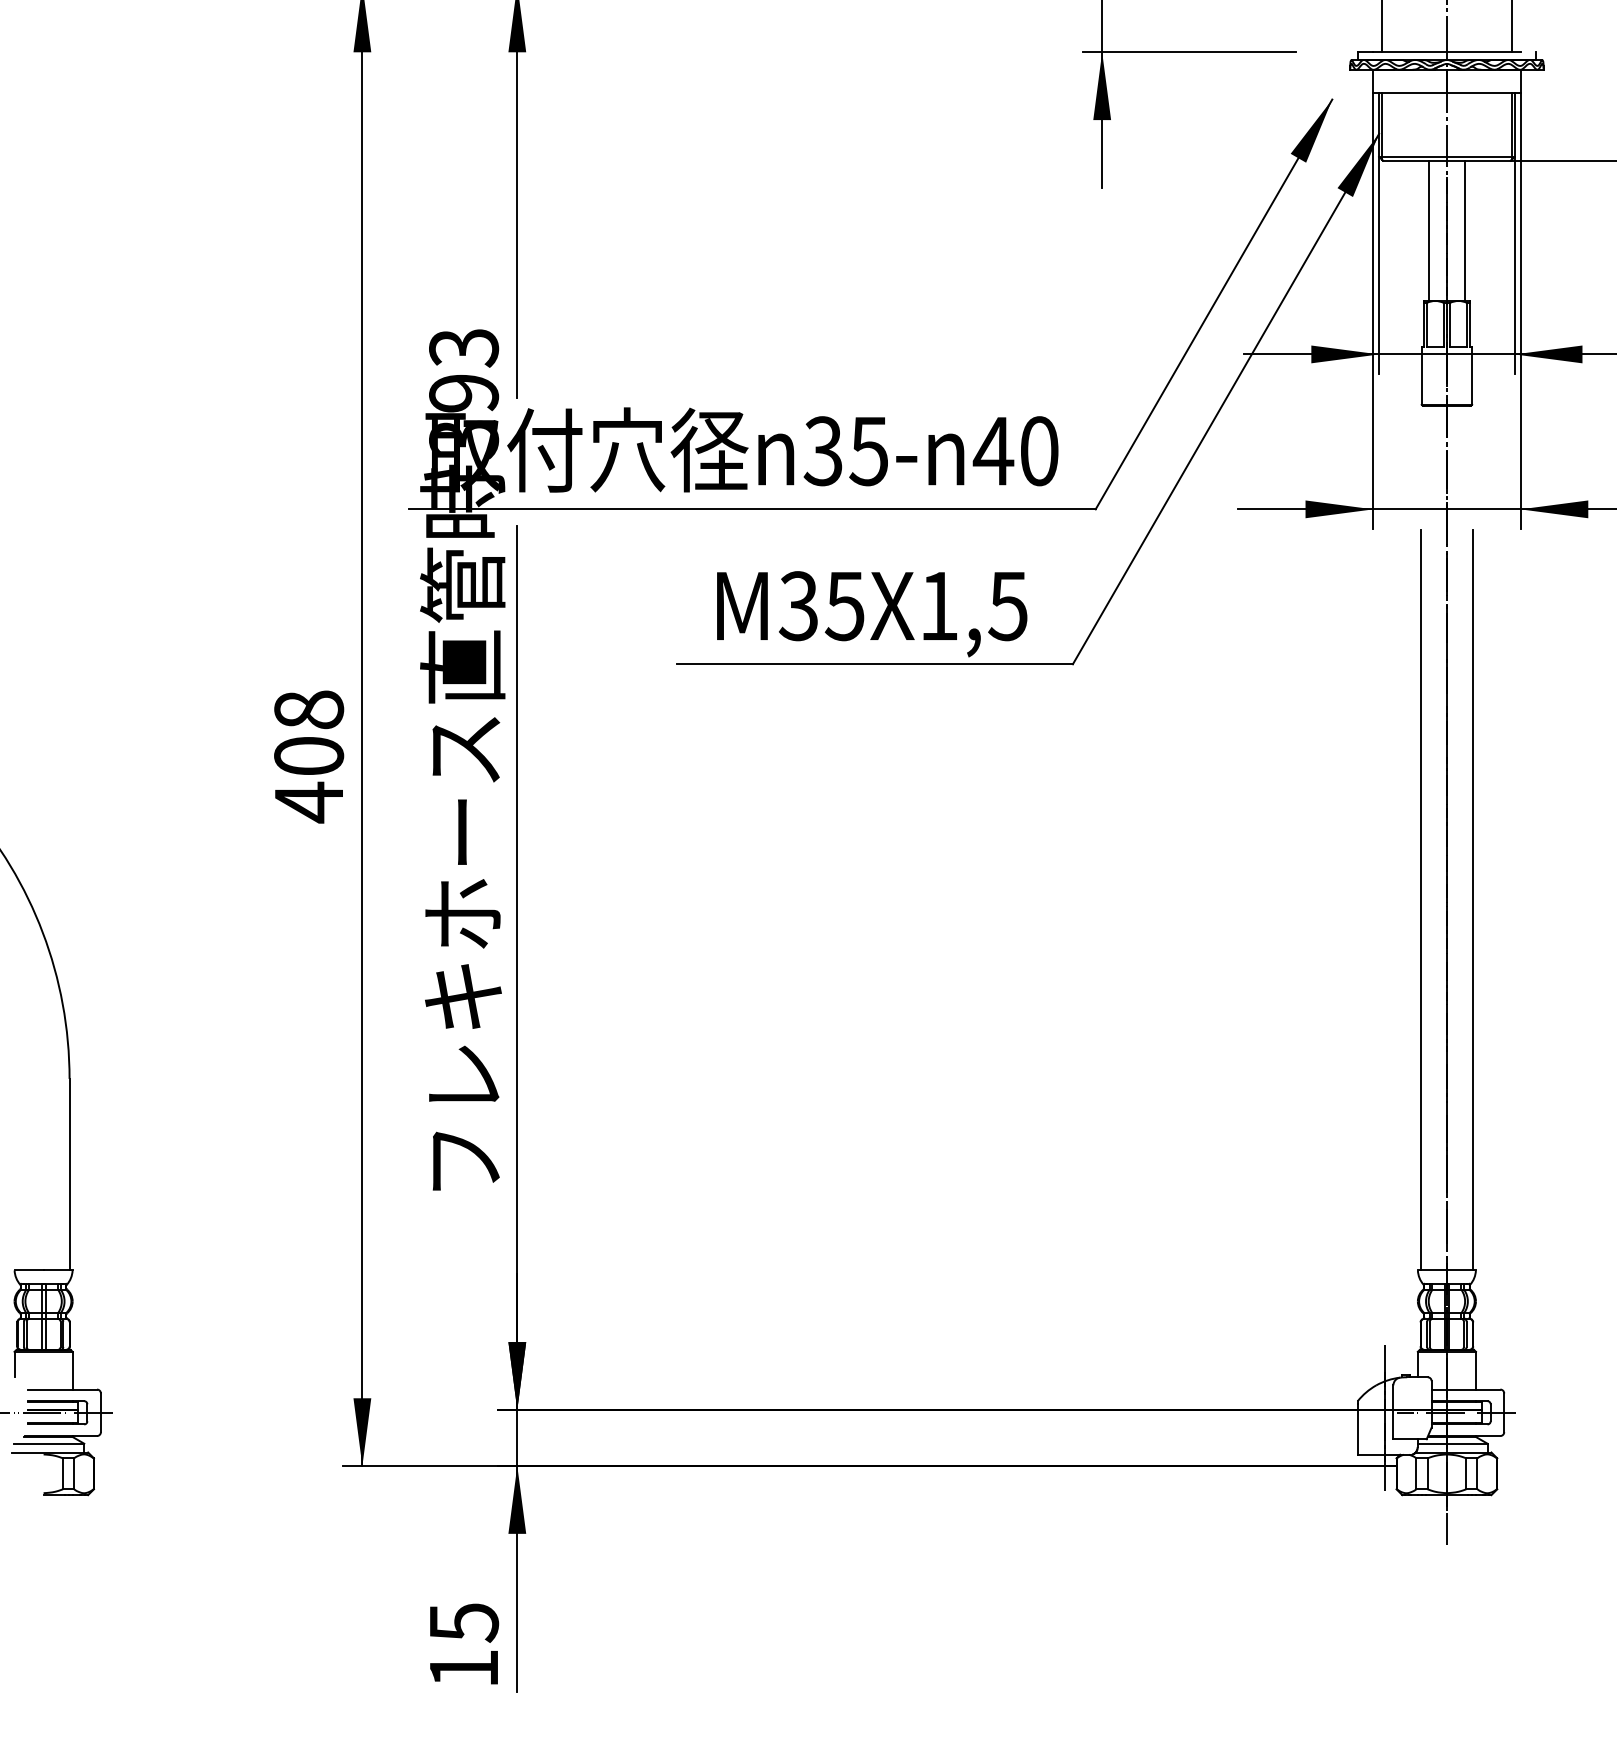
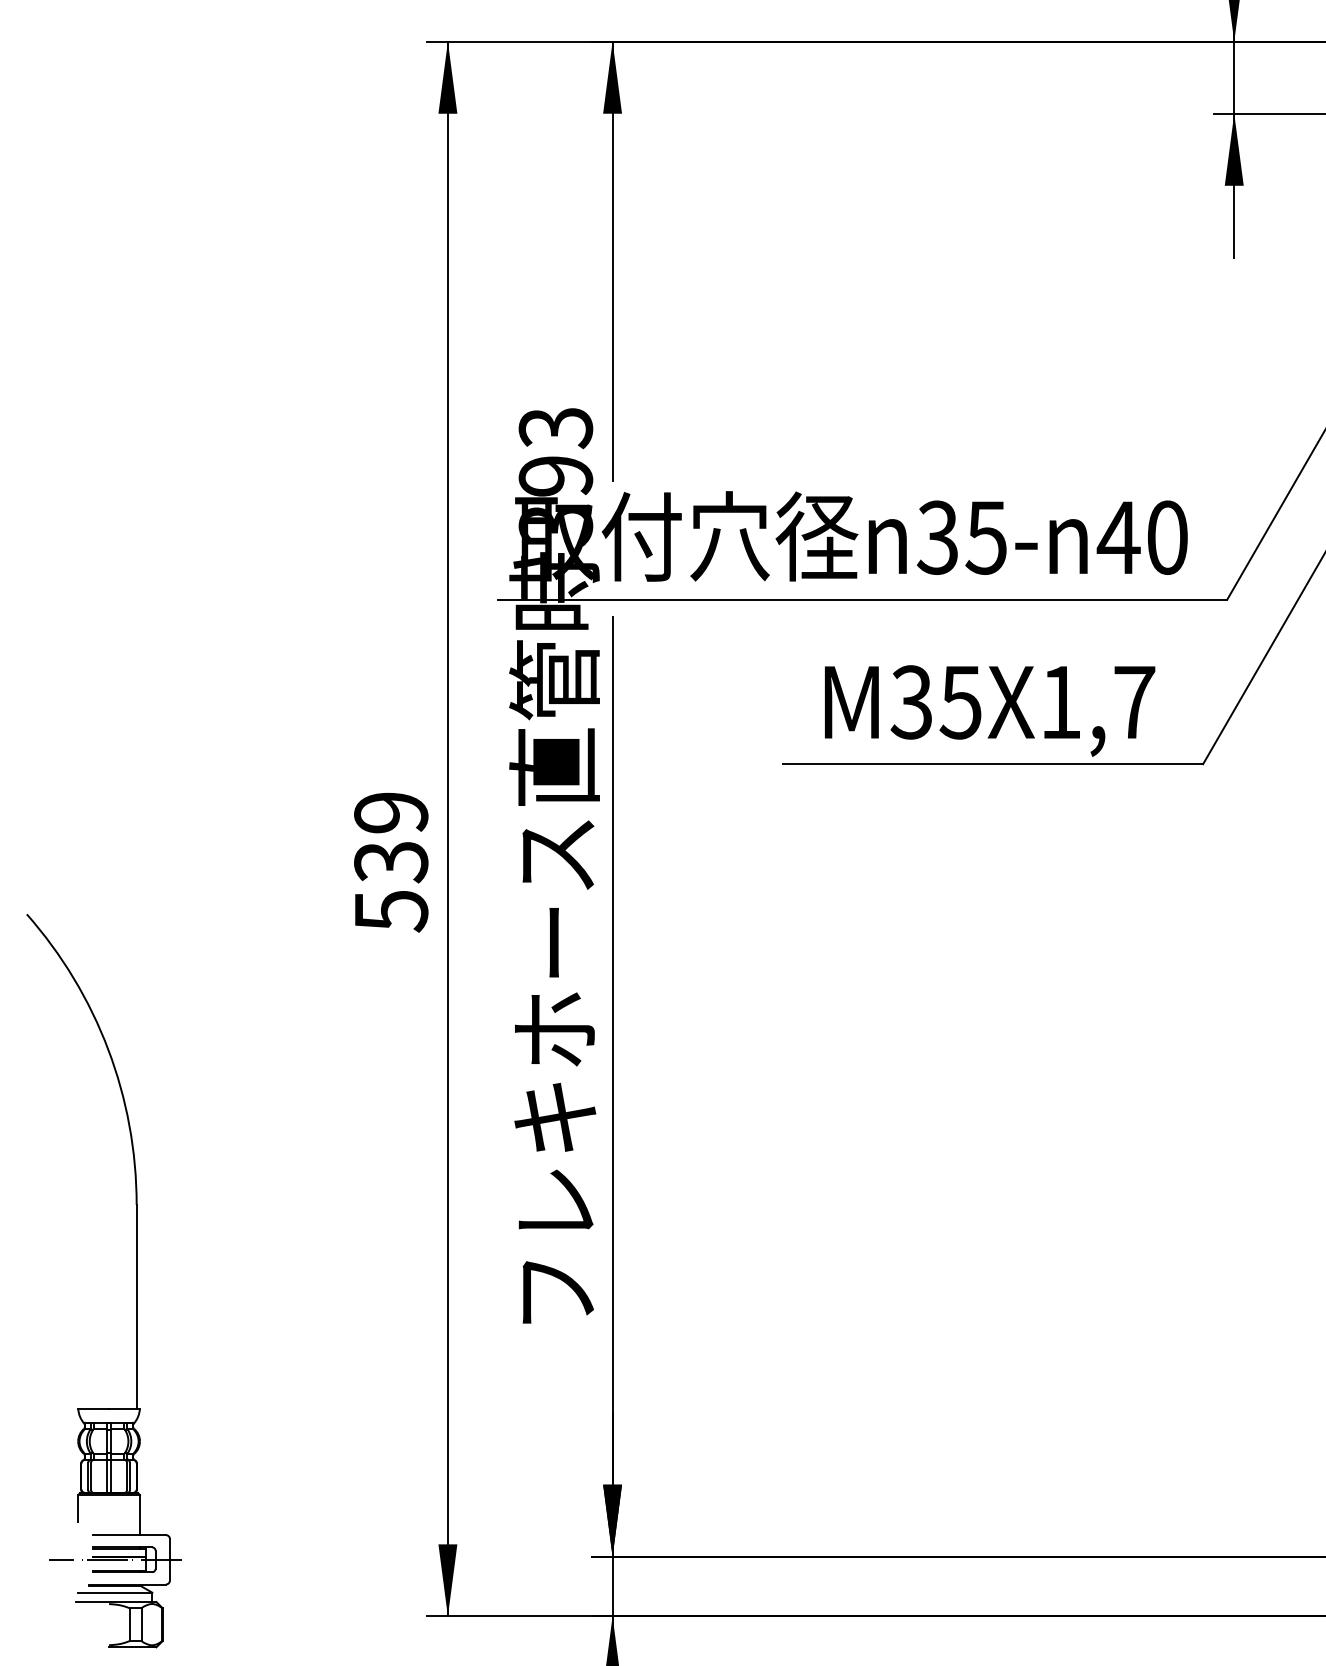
text: (1007, 606) -> (1133, 702), M35X1,5 -> M35X1,7
text: (309, 756) -> (391, 862), 408 -> 539

